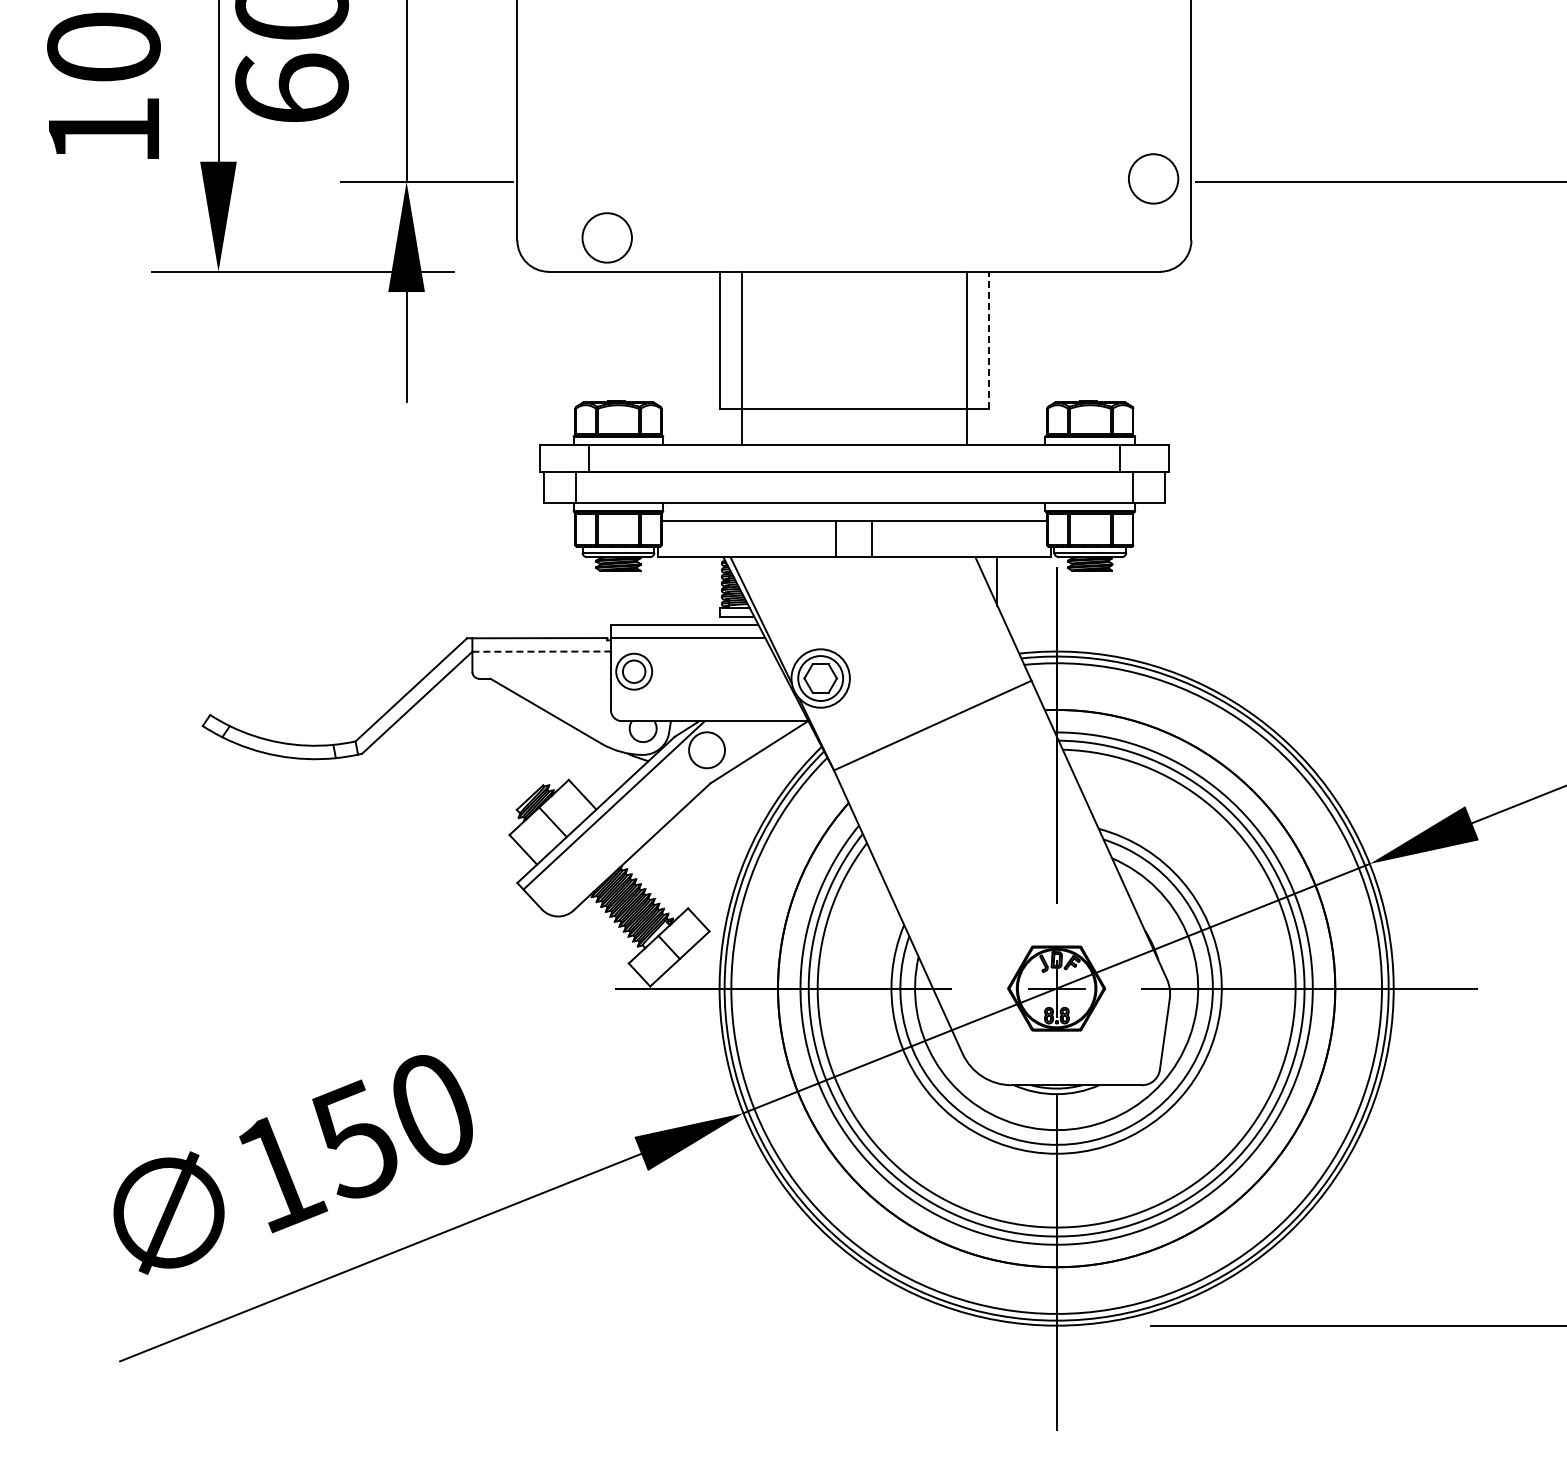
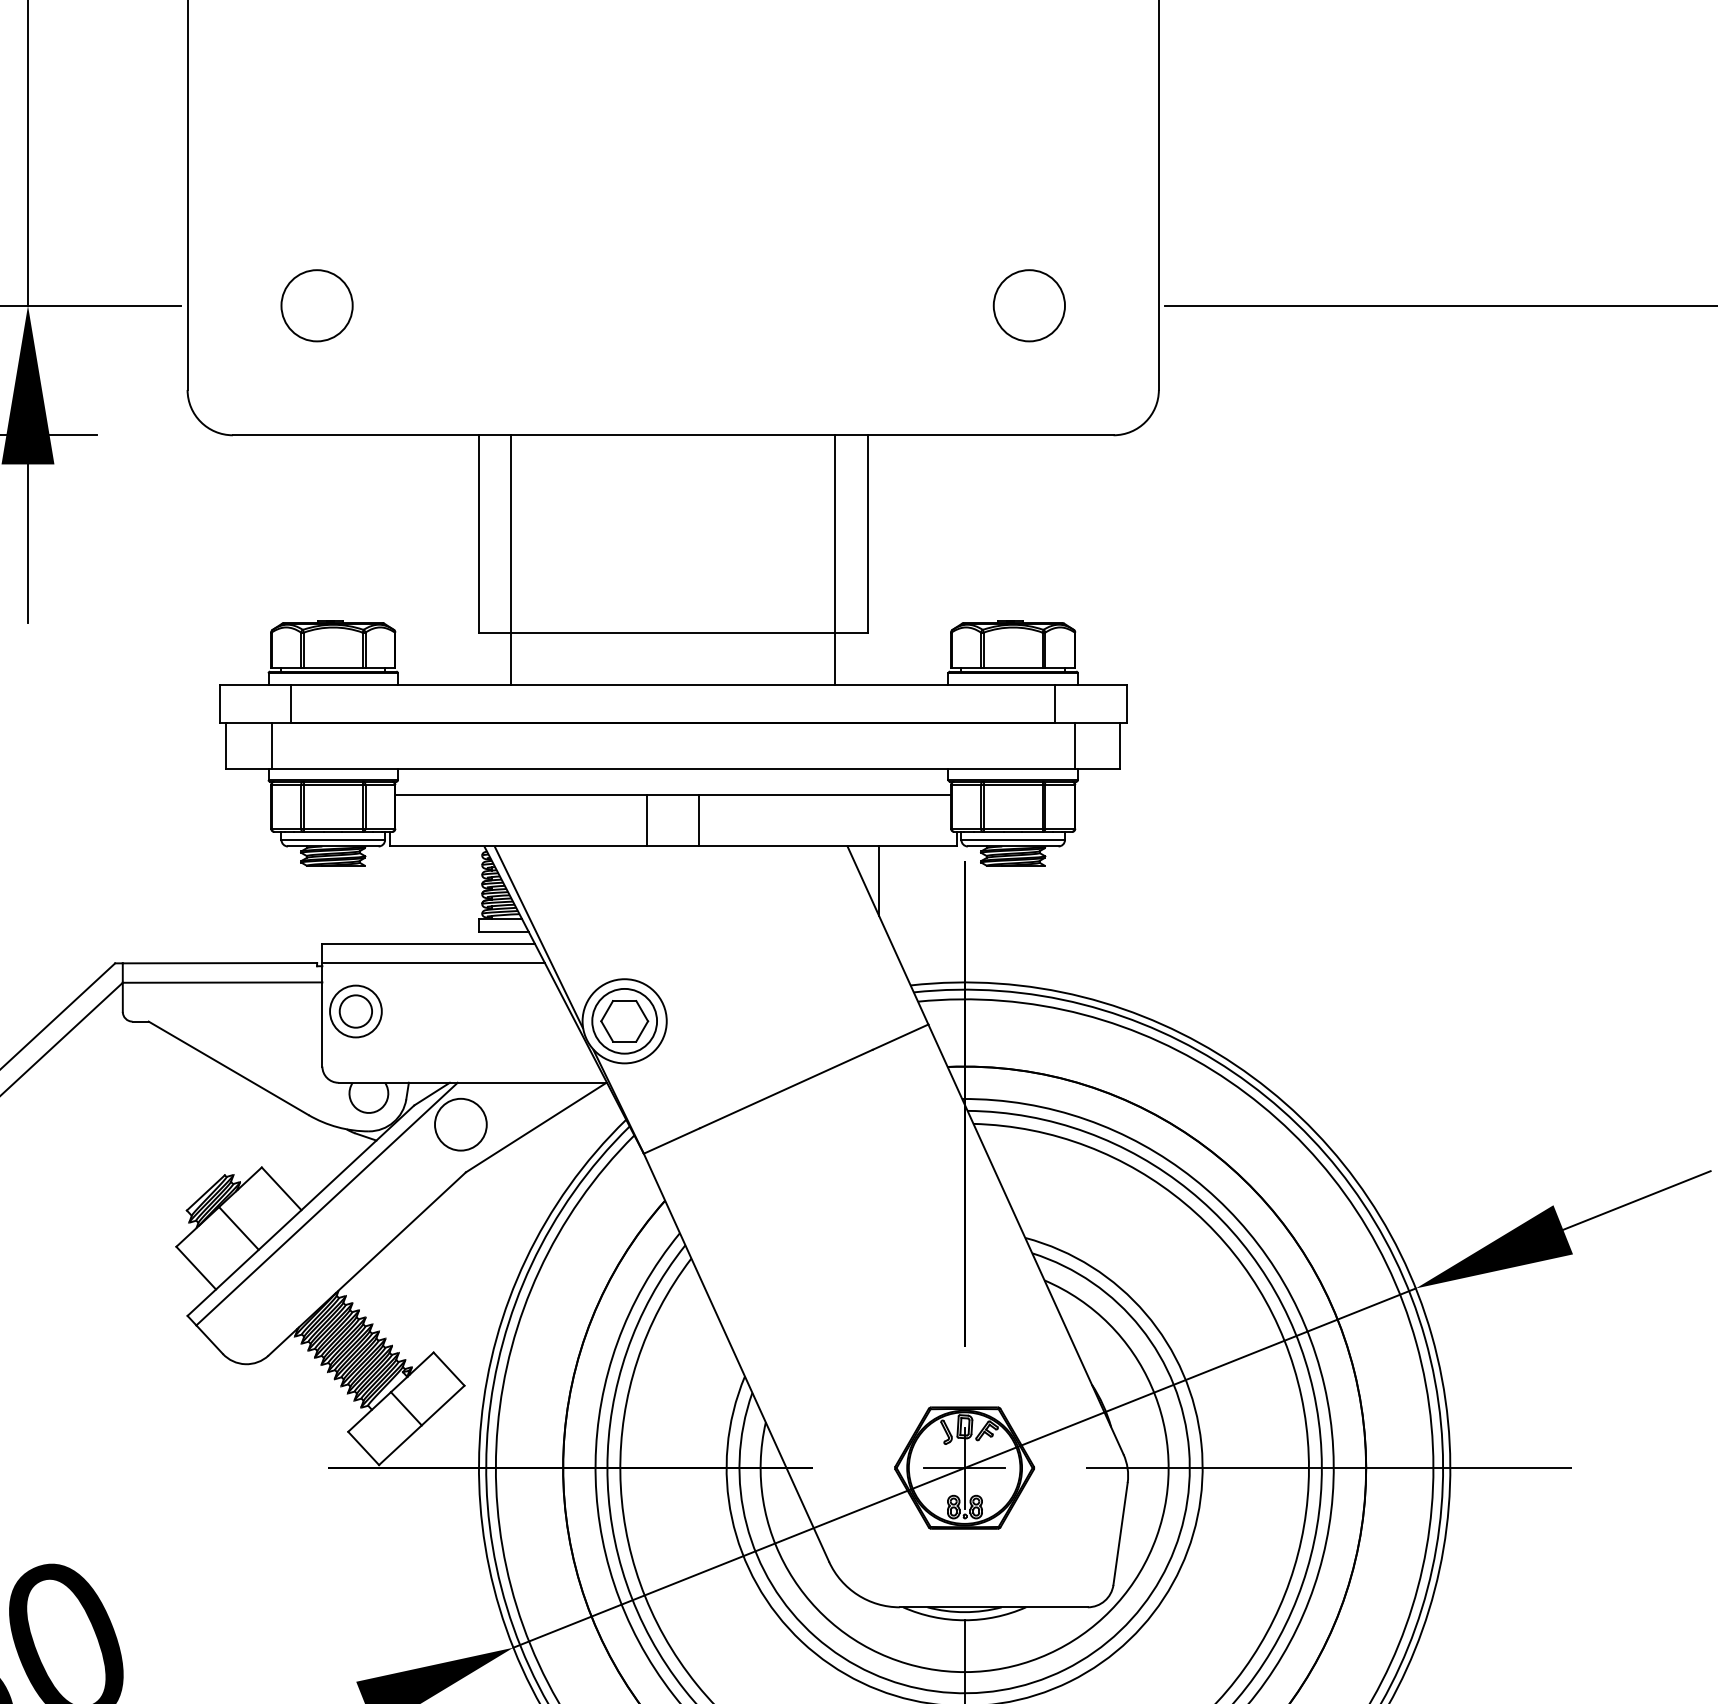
circle: (1153, 178) -> (1029, 305), moved
circle: (606, 237) -> (316, 305), moved
line: (989, 340) -> (867, 534), dashed -> solid
line: (542, 651) -> (223, 982), dashed -> solid

